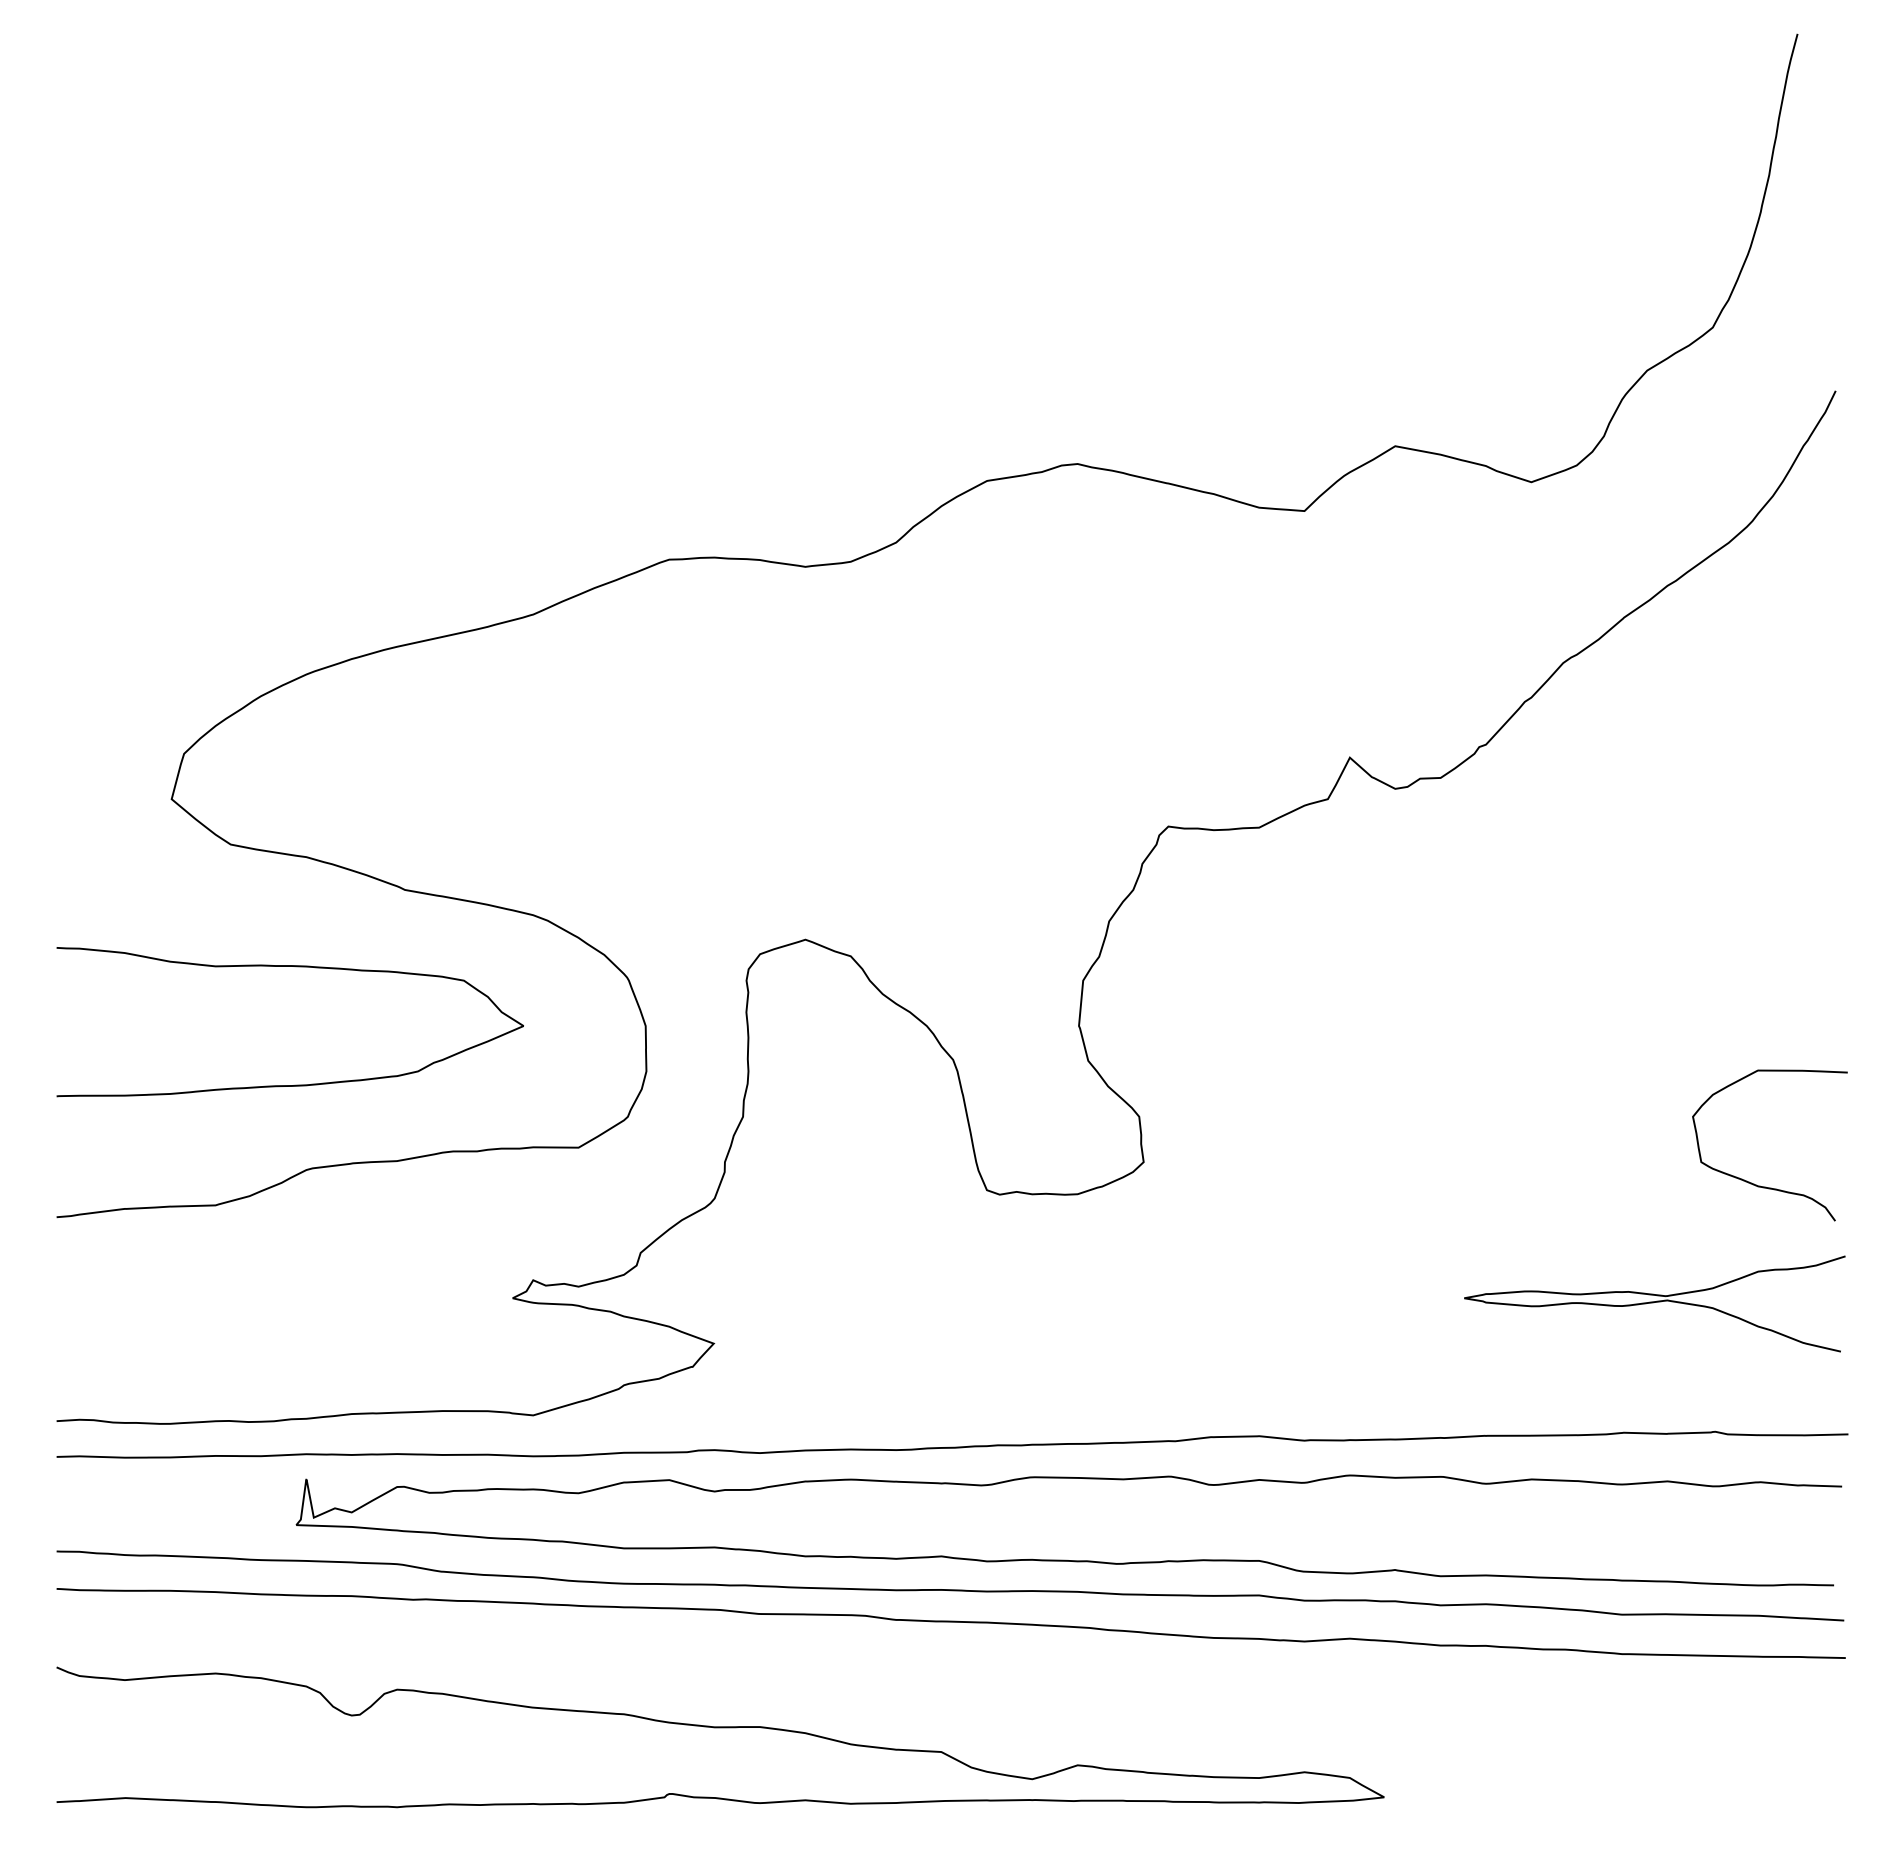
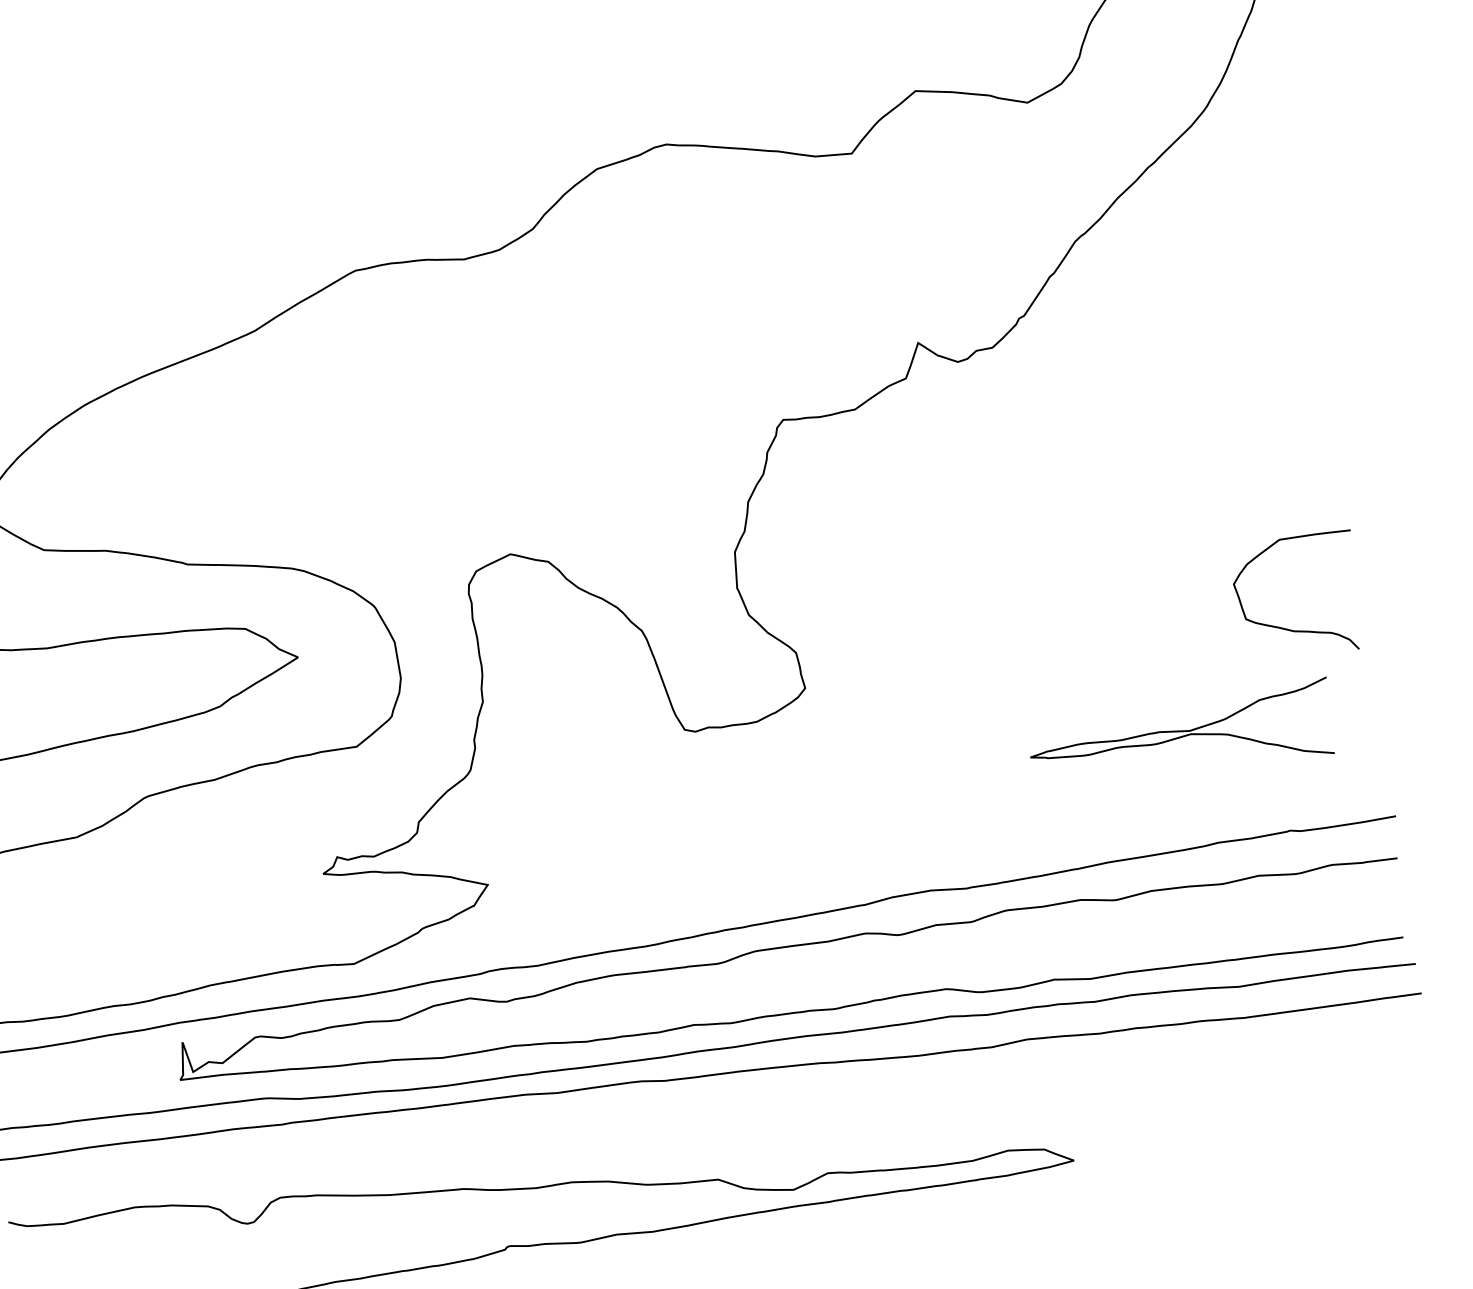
curve: (1654, 1302) -> (1181, 737), moved

